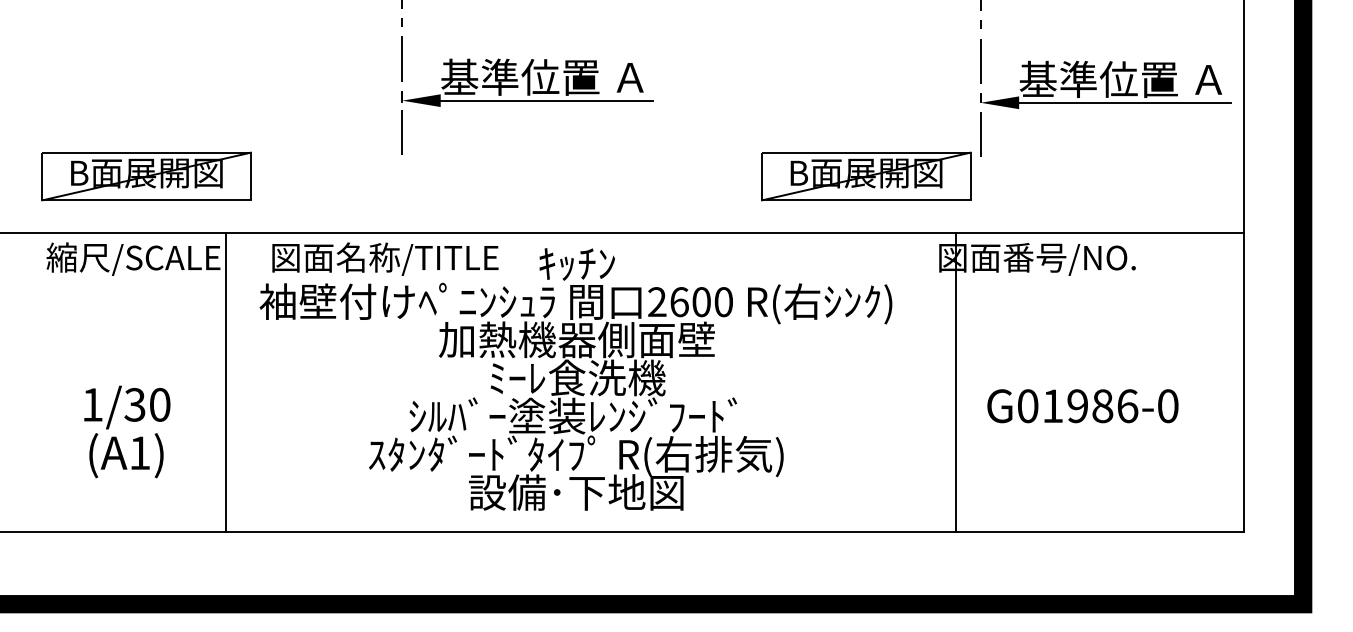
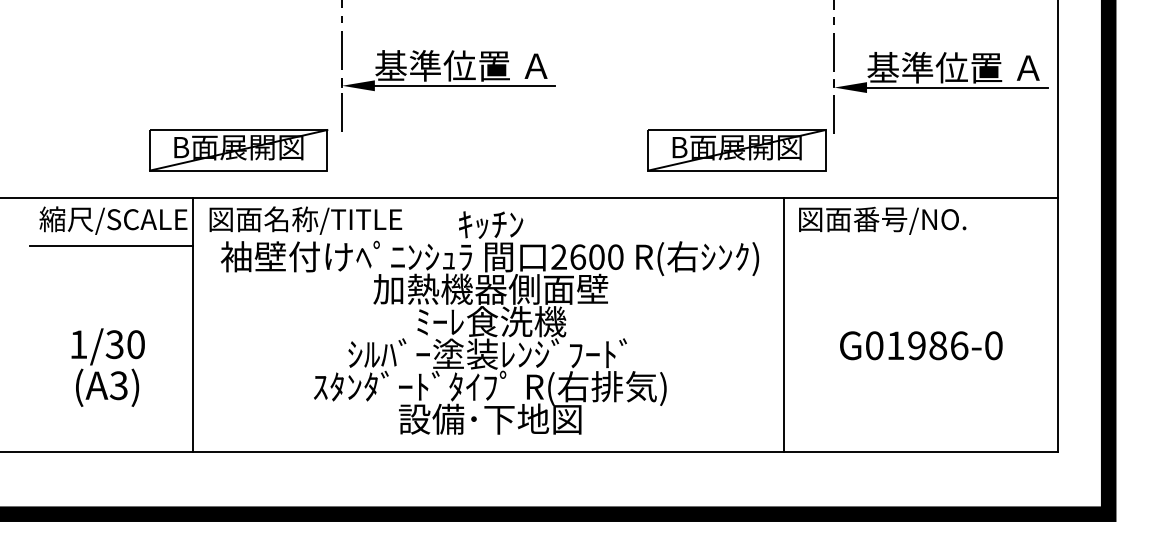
part: (146, 176) -> (238, 150), moved
text: (385, 258) -> (305, 220), moved
line: (129, 289) -> (110, 246), added
line: (956, 382) -> (784, 325), moved
text: (139, 452) -> (118, 385), (A1) -> (A3)

